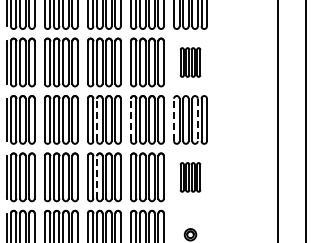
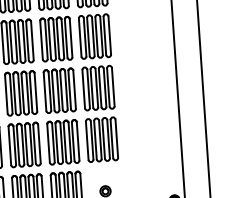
part: (190, 62) -> (94, 36), size x1.67
line: (97, 119) -> (14, 93), dashed -> solid
line: (131, 119) -> (45, 91), dashed -> solid
line: (174, 119) -> (84, 88), dashed -> solid
line: (197, 120) -> (104, 88), dashed -> solid
line: (97, 176) -> (18, 144), dashed -> solid
part: (190, 177) -> (102, 139), size x1.67

